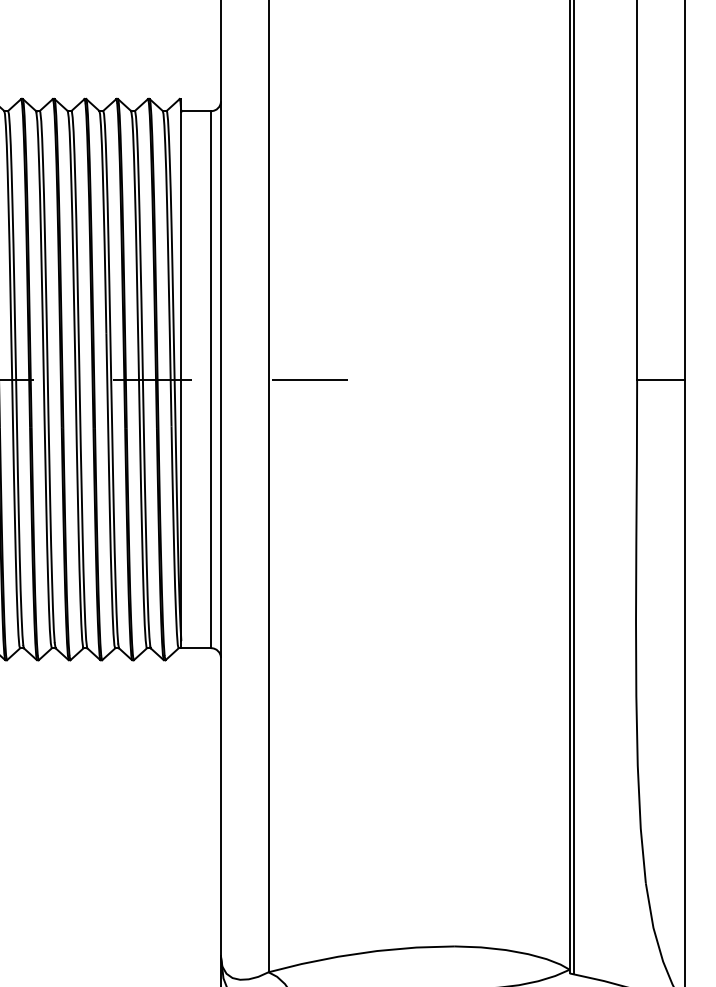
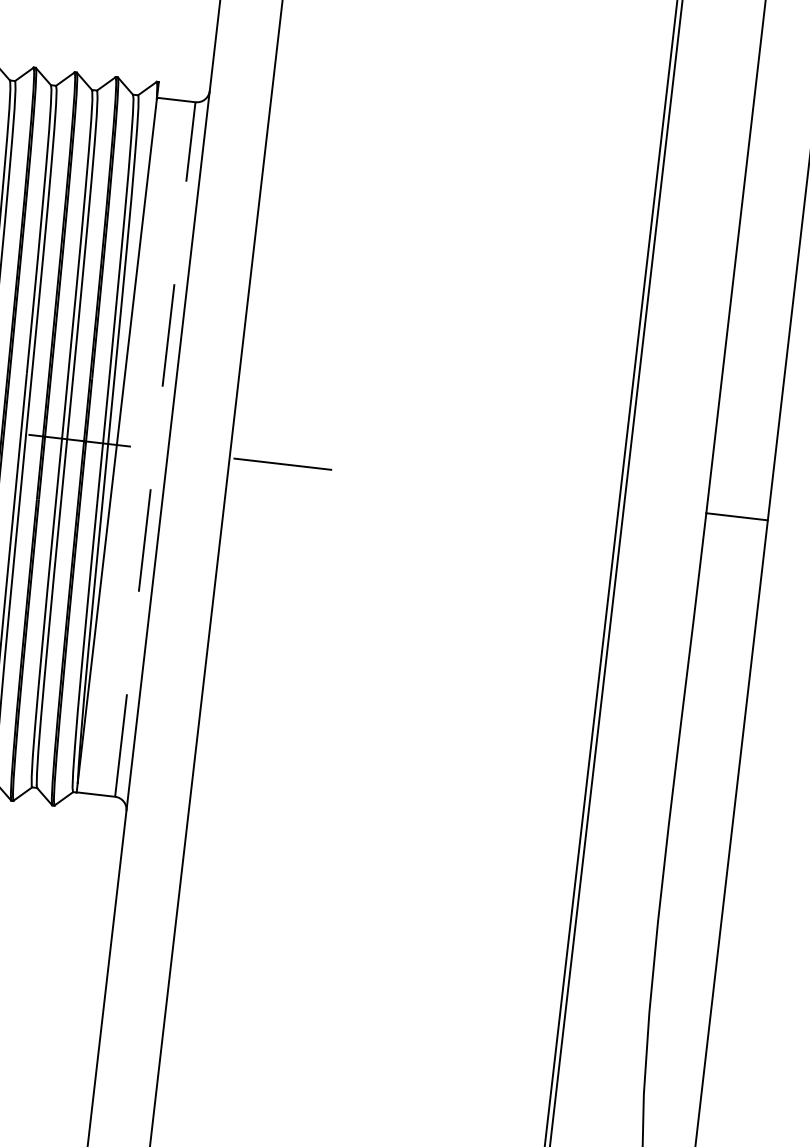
line: (211, 379) -> (155, 449), solid -> dashed

